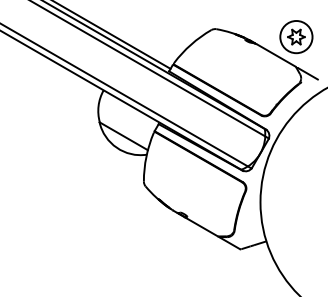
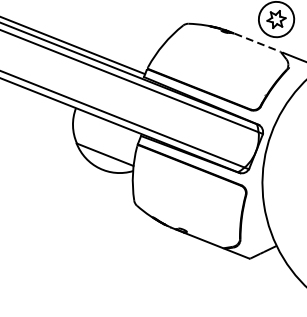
line: (276, 55) -> (257, 42), solid -> dashed

